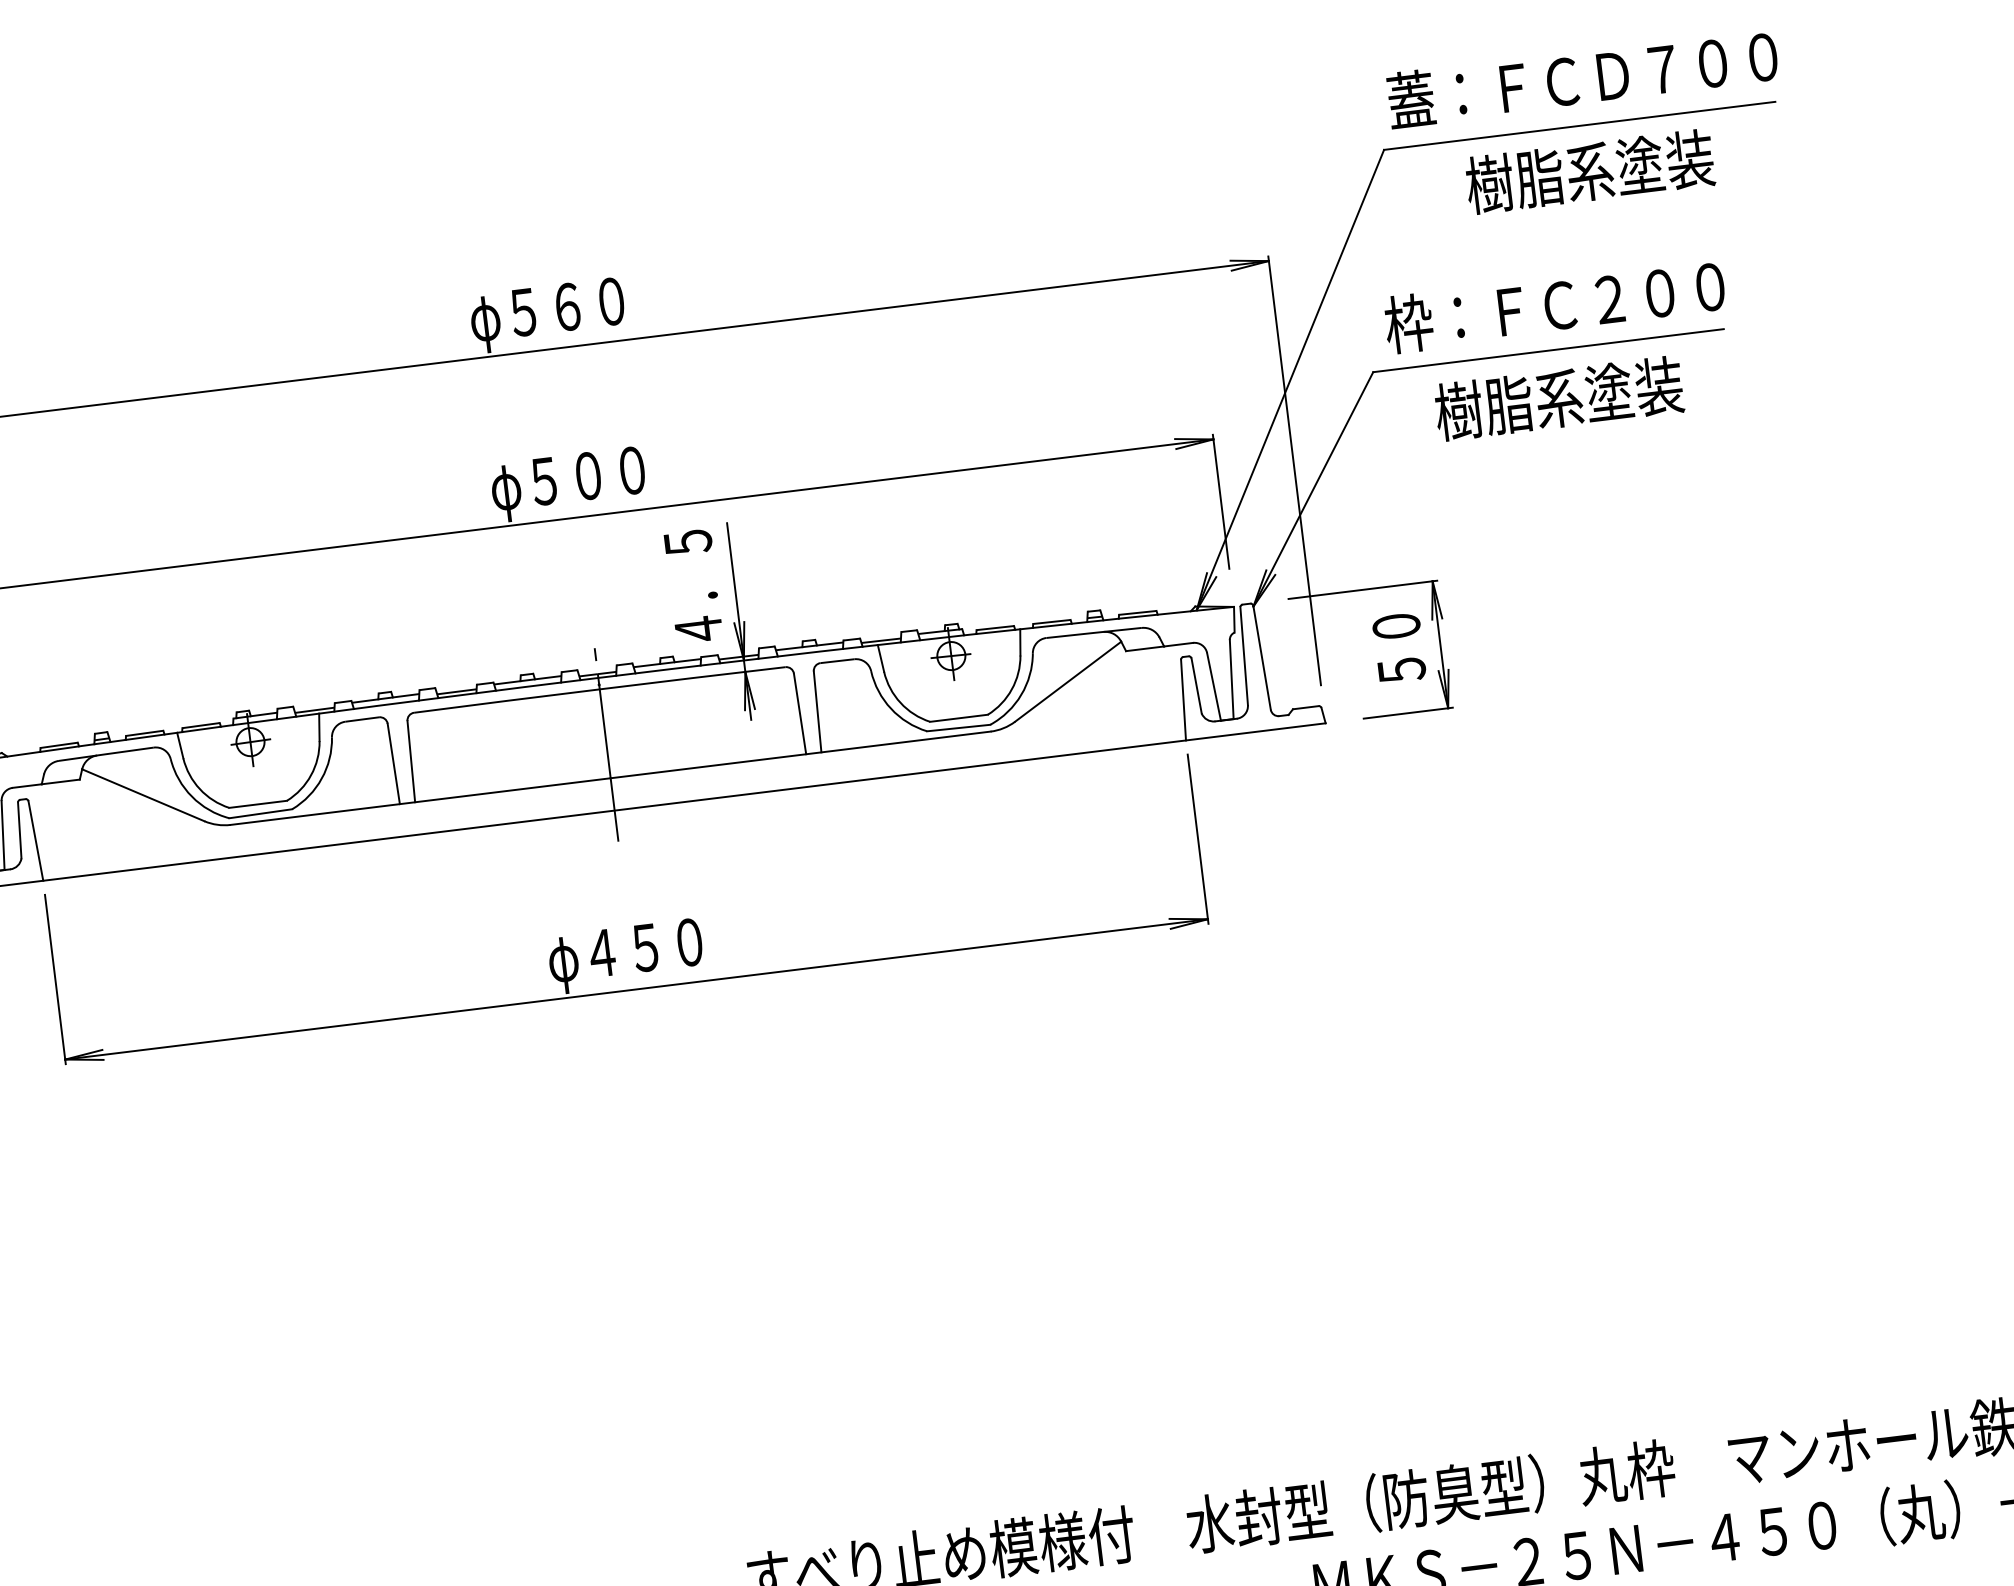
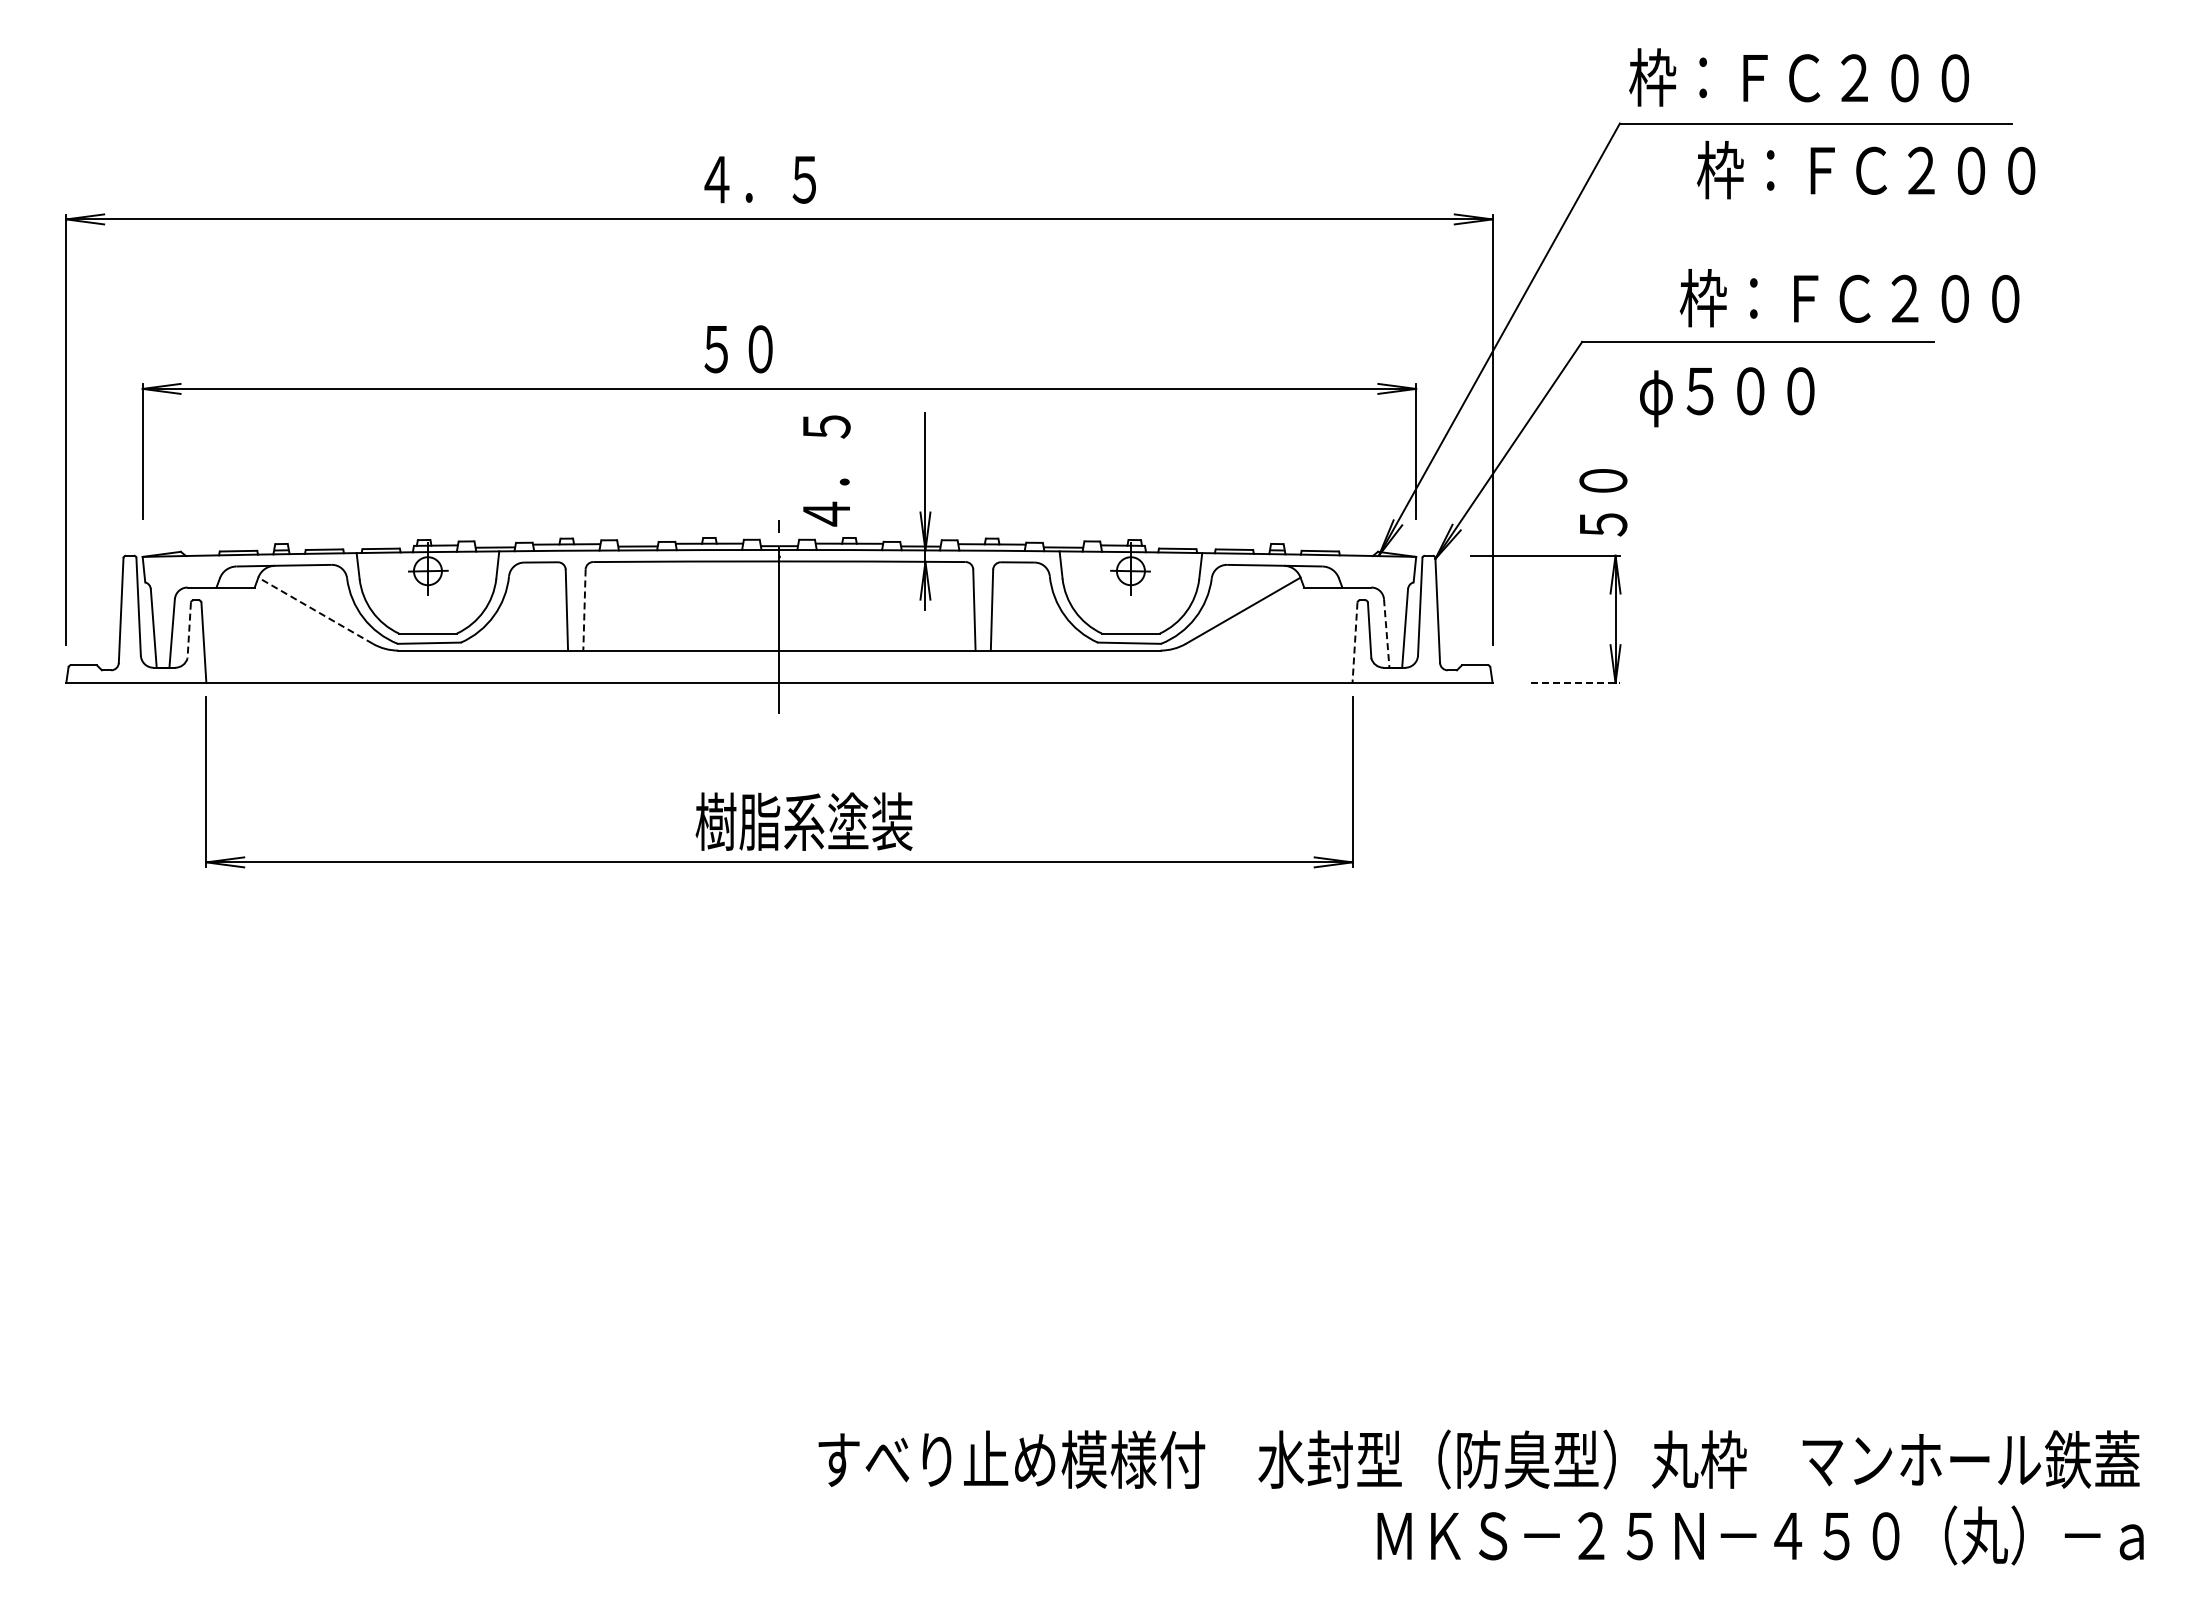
text: (1582, 78) -> (1824, 77), 蓋：ＦＣＤ７００ -> 枠：ＦＣ２００
text: (1635, 165) -> (1866, 169), 樹脂系塗装 -> 枠：ＦＣ２００
text: (1554, 306) -> (1849, 298), moved
text: (547, 315) -> (773, 185), φ５６０ -> ４．５
text: (1559, 402) -> (1762, 394), 樹脂系塗装 -> φ５００
text: (568, 484) -> (773, 355), φ５００ -> ５０
text: (693, 585) -> (826, 470), moved
text: (1399, 647) -> (1603, 502), moved
line: (1213, 686) -> (1386, 633), solid -> dashed
line: (1183, 700) -> (1354, 643), solid -> dashed
line: (1408, 713) -> (1575, 683), solid -> dashed
line: (411, 762) -> (584, 610), solid -> dashed
line: (143, 795) -> (315, 610), solid -> dashed
line: (20, 830) -> (189, 630), solid -> dashed
text: (656, 949) -> (803, 825), φ４５０ -> 樹脂系塗装

